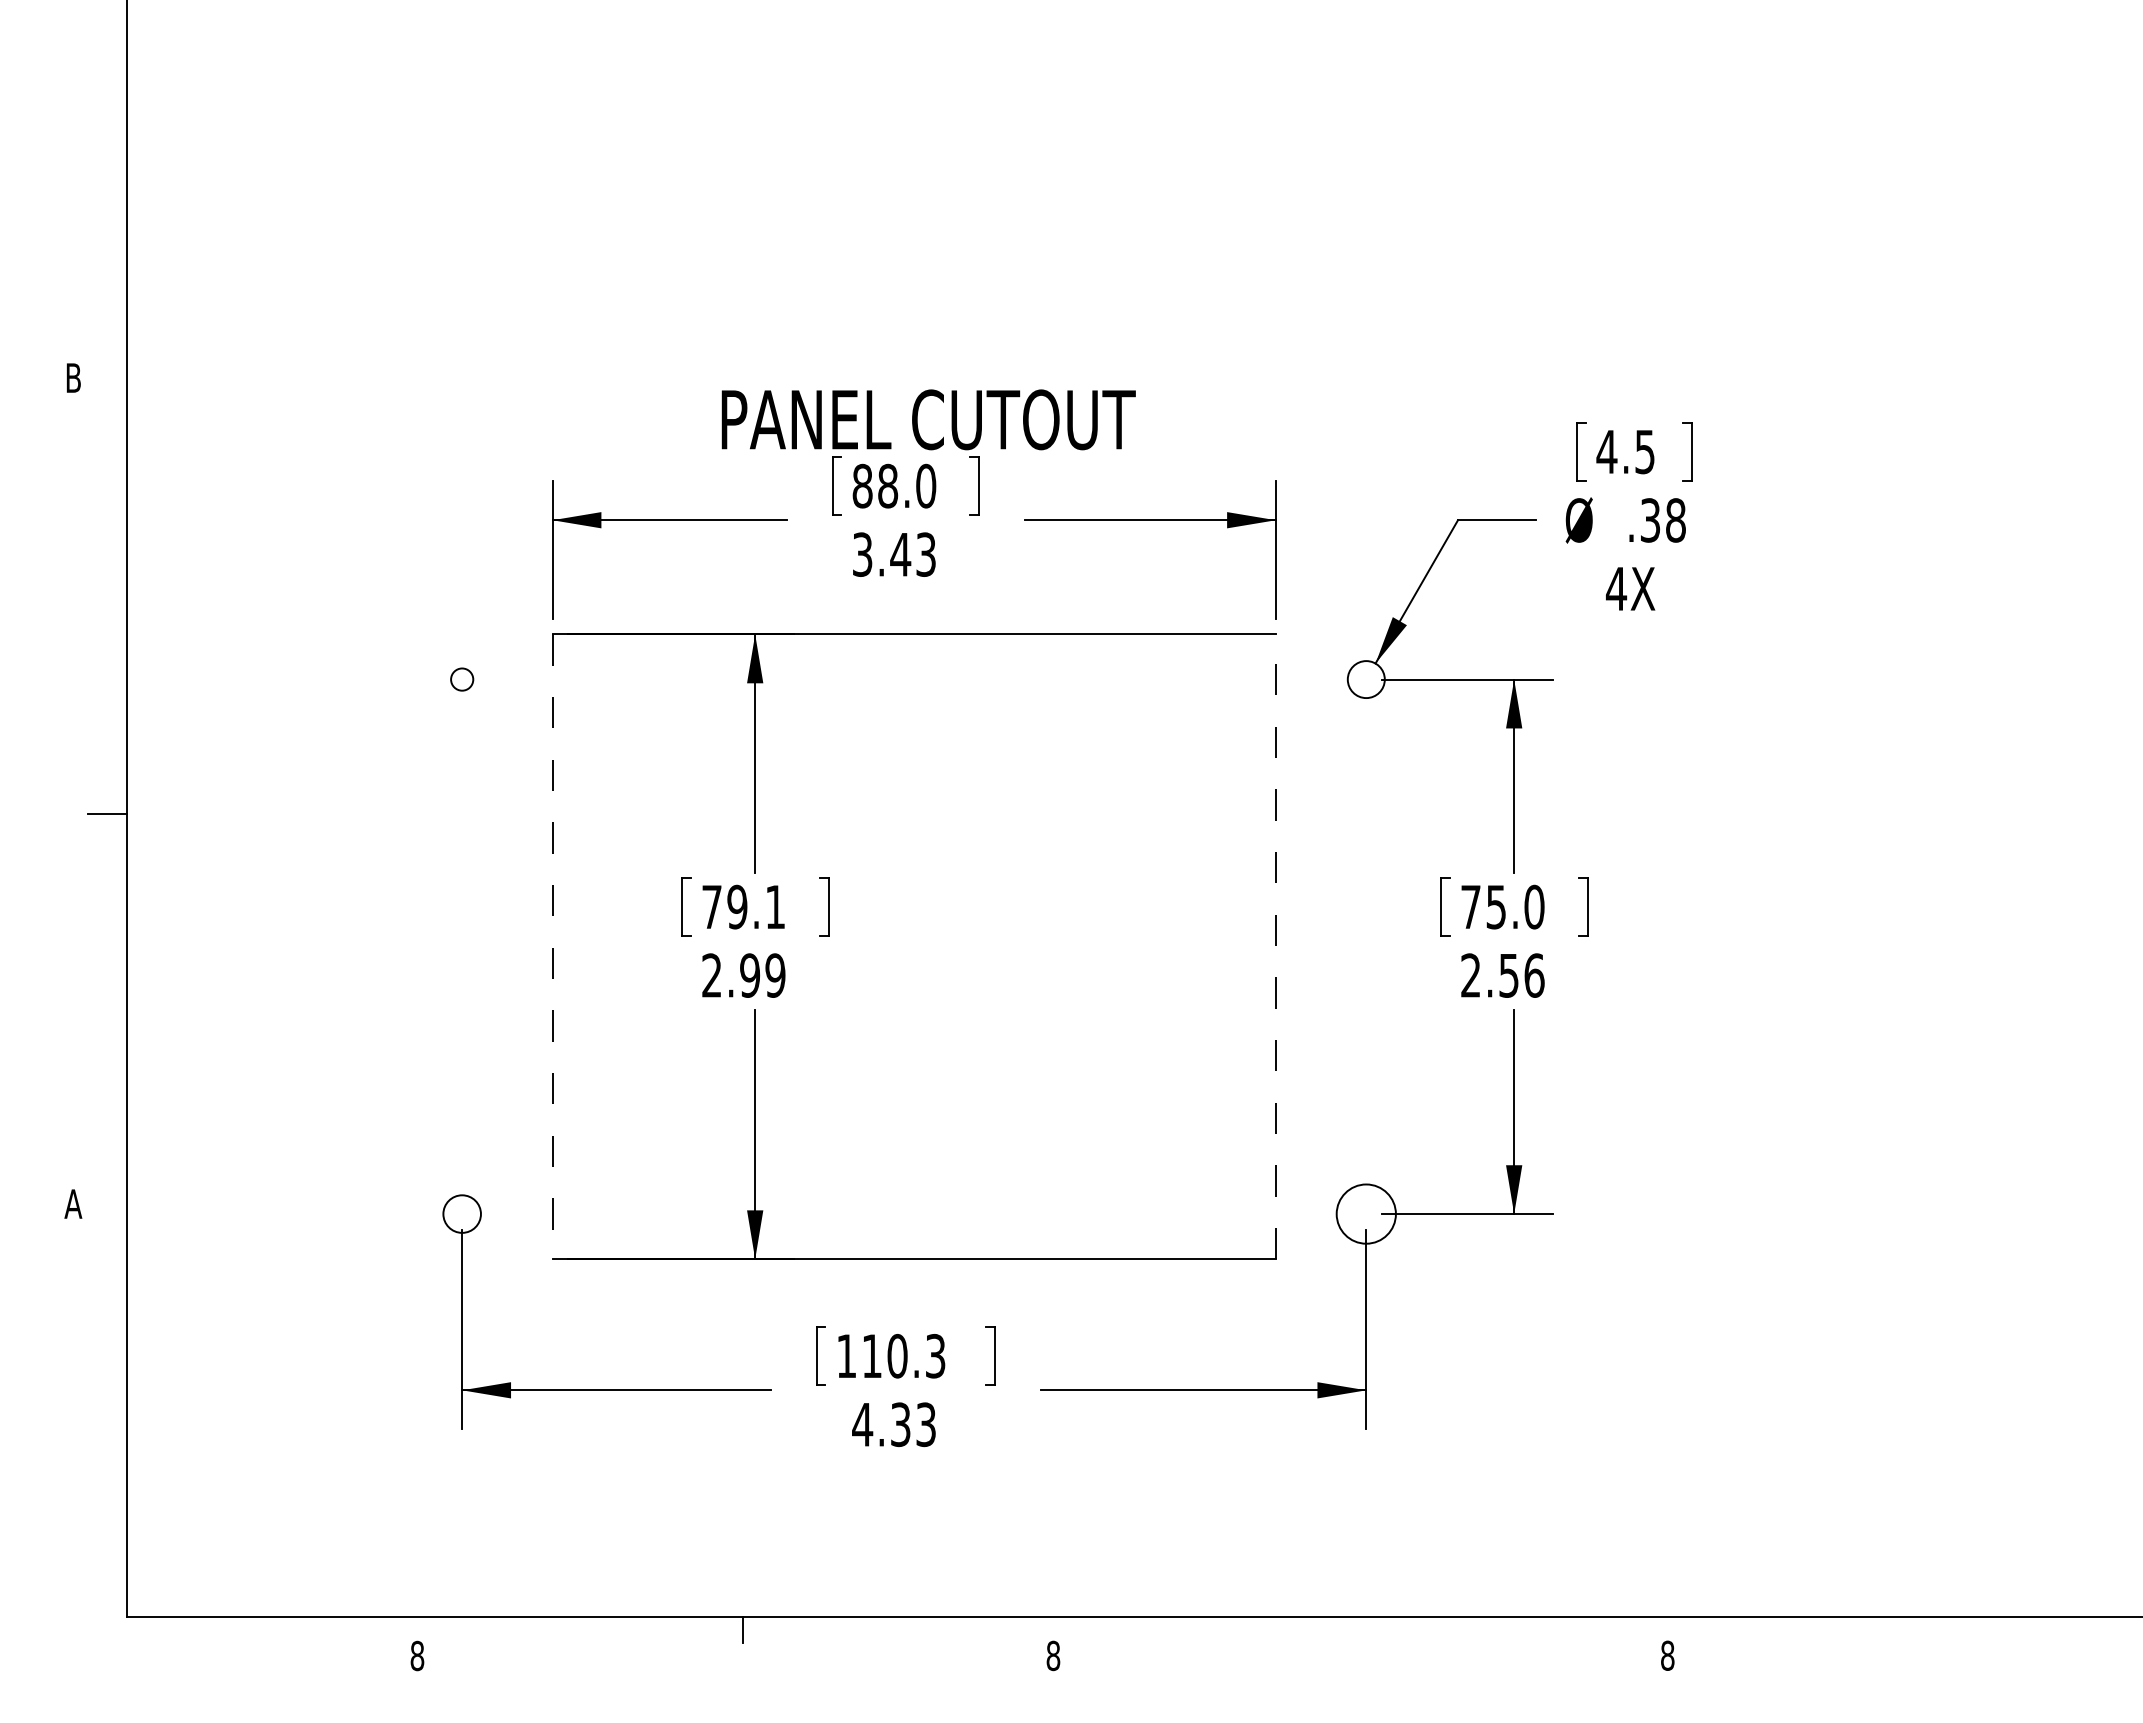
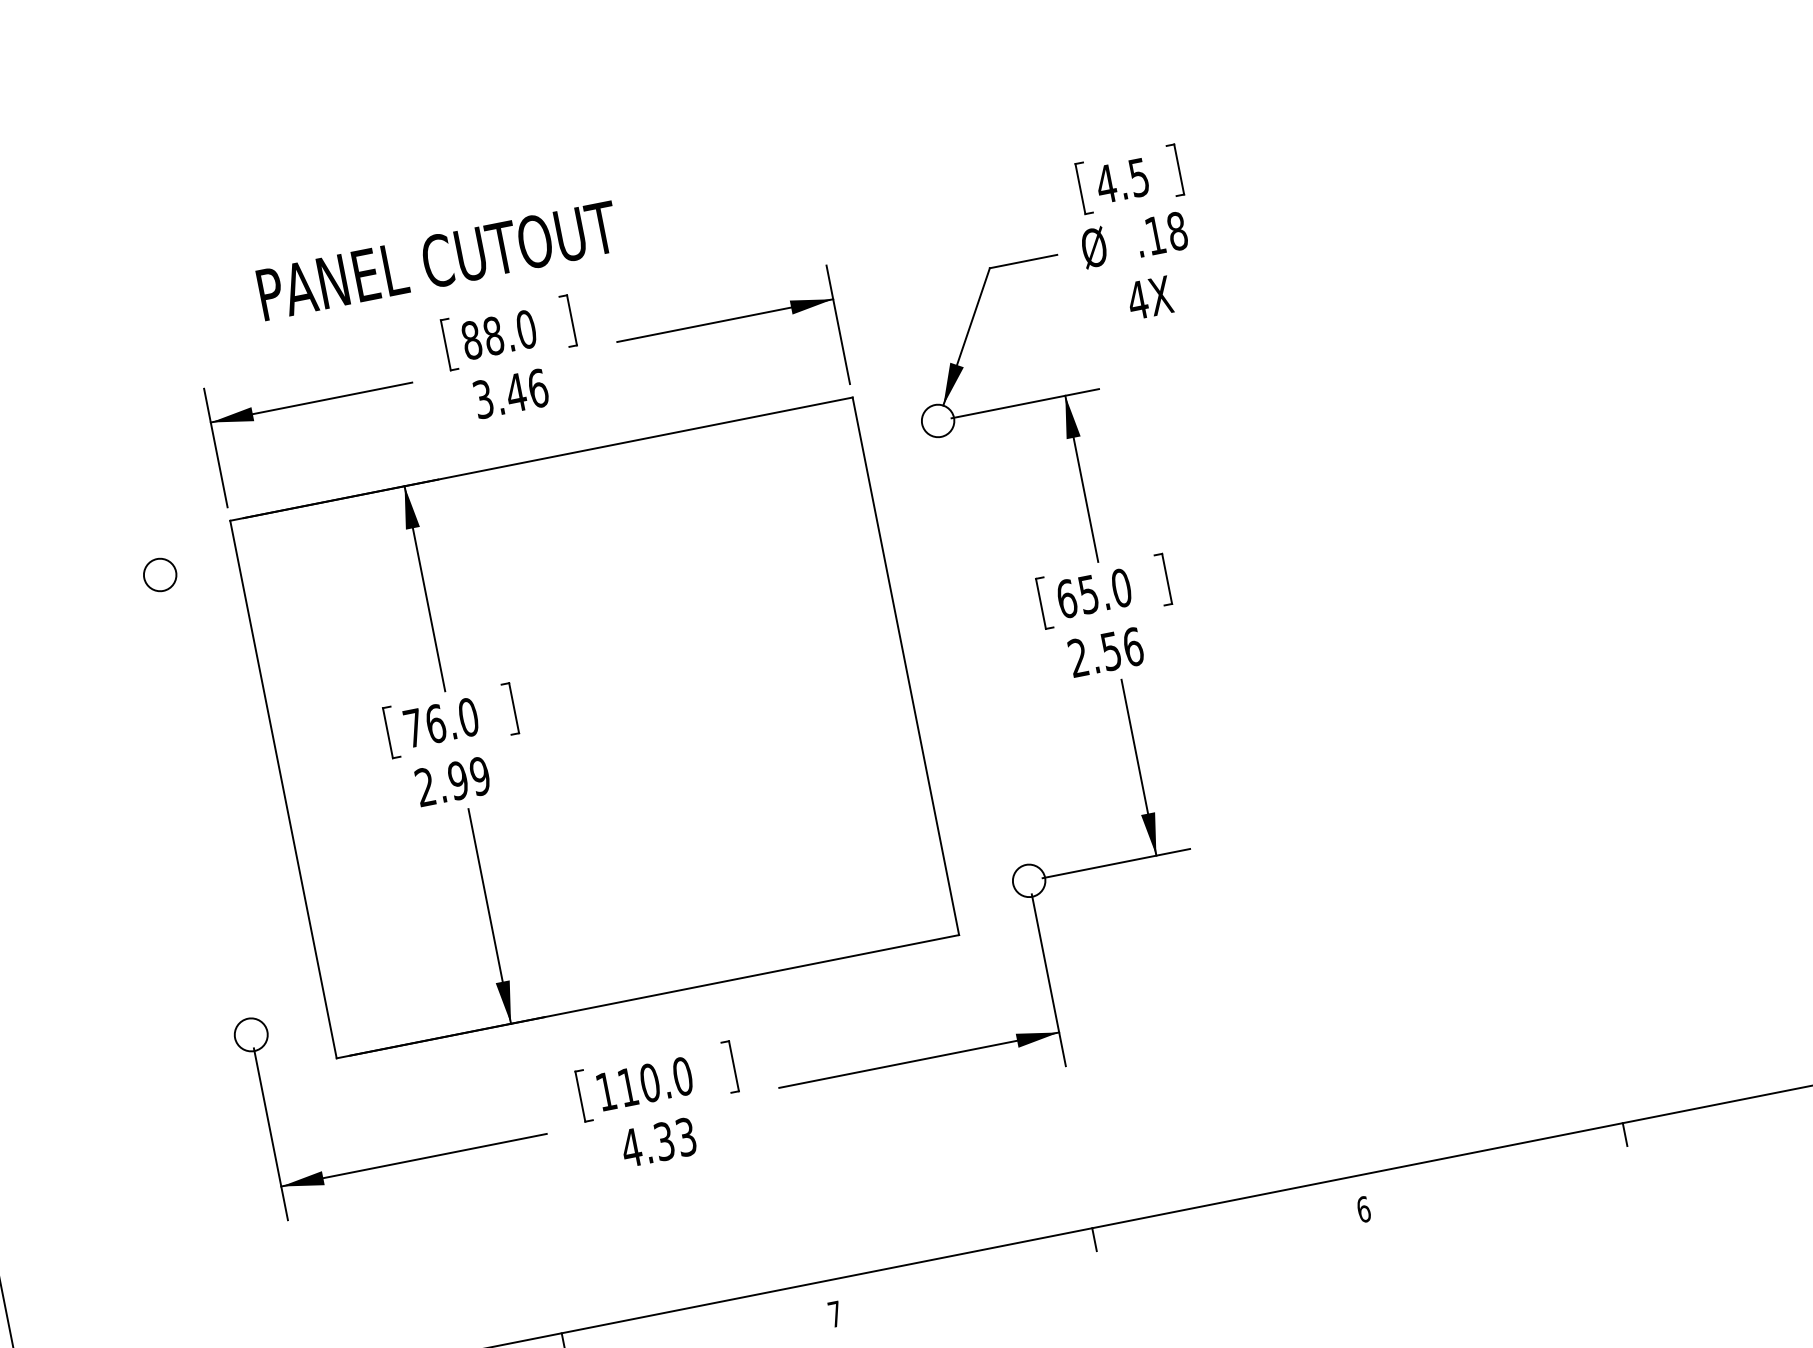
text: (928, 419) -> (438, 260), moved
text: (1650, 520) -> (1155, 235), .38 -> .18
text: (926, 554) -> (538, 388), 3.43 -> 3.46
circle: (461, 679) -> (159, 575), size x1.67
text: (756, 906) -> (452, 720), 79.1 -> 76.0
text: (1471, 906) -> (1067, 598), 75.0 -> 65.0
line: (1275, 946) -> (905, 666), dashed -> solid
line: (552, 947) -> (283, 790), dashed -> solid
circle: (1365, 1213) -> (1028, 880), size x0.62
text: (935, 1356) -> (682, 1076), 110.3 -> 110.0
line: (1359, 1629) -> (1094, 1239), added
line: (1976, 1629) -> (1624, 1134), added
text: (1053, 1655) -> (835, 1313), 8 -> 7
text: (1667, 1655) -> (1363, 1209), 8 -> 6

